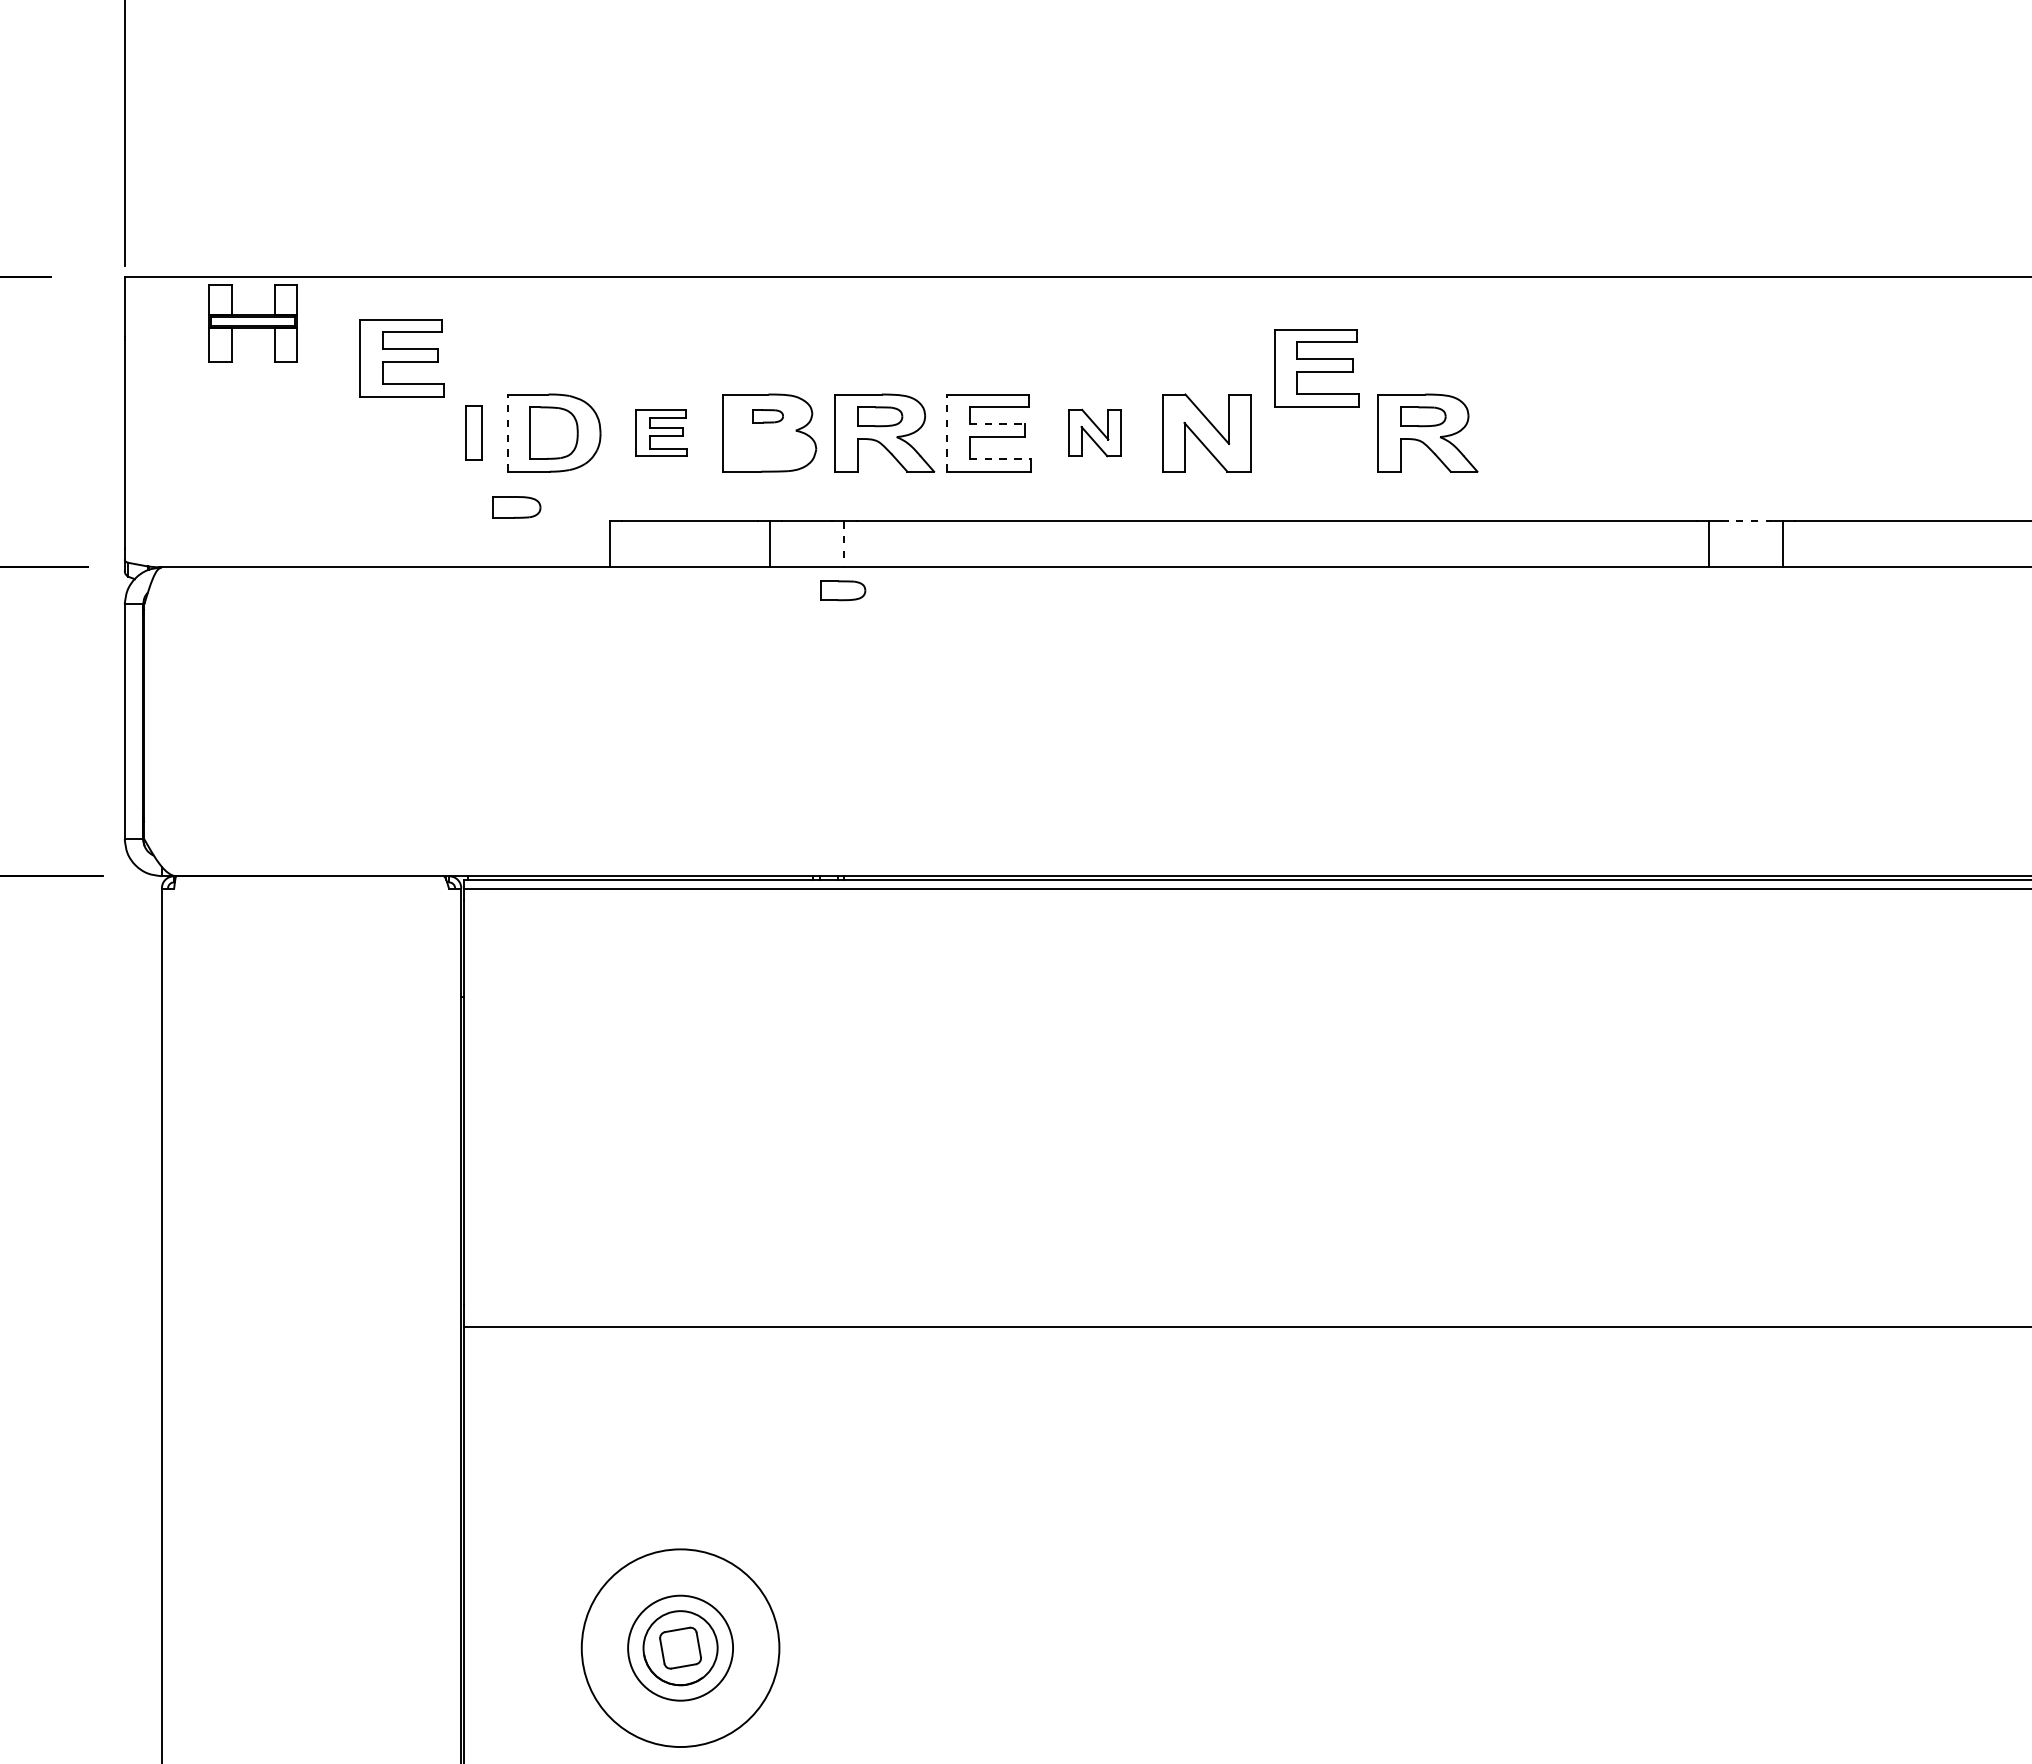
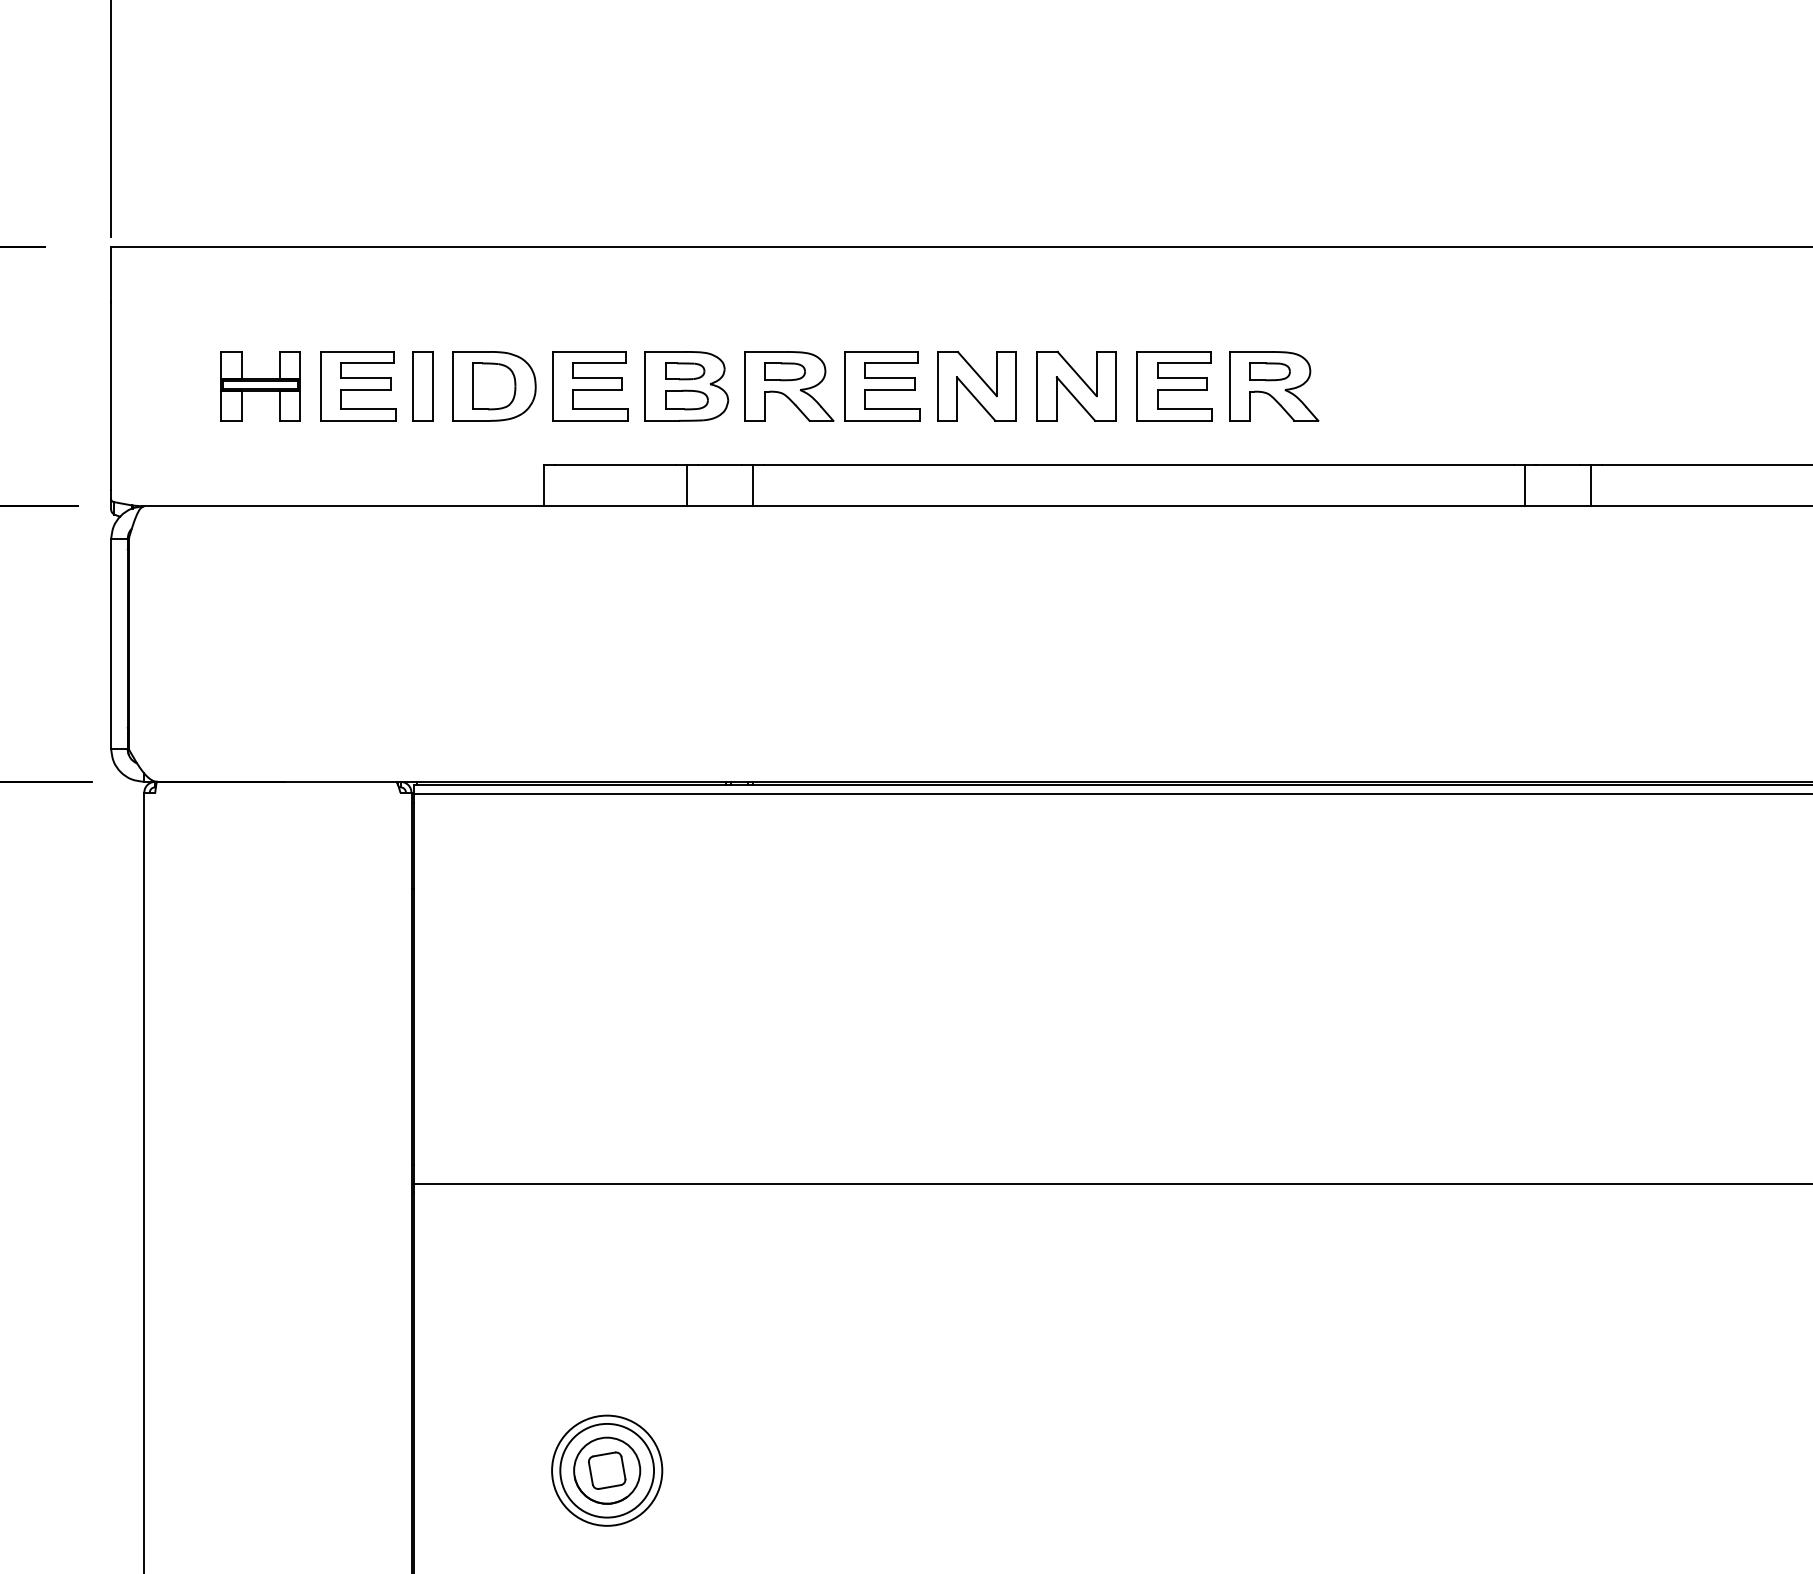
part: (252, 323) -> (259, 386), moved
part: (401, 358) -> (358, 386), moved
part: (1316, 368) -> (1174, 386), moved
part: (767, 416) -> (684, 371), size x1.43
line: (997, 424) -> (889, 378), dashed -> solid
part: (1094, 432) -> (976, 385), size x1.67
part: (474, 433) -> (423, 386), size x1.43
line: (507, 433) -> (452, 386), dashed -> solid
part: (661, 433) -> (590, 386), size x1.67
line: (946, 433) -> (844, 386), dashed -> solid
line: (1000, 458) -> (892, 409), dashed -> solid
part: (516, 507) -> (686, 400), moved
line: (1745, 521) -> (1557, 465), dashed -> solid
line: (844, 544) -> (753, 485), dashed -> solid
part: (843, 590) -> (752, 526), removed
circle: (680, 1647) -> (607, 1470), size x0.62

